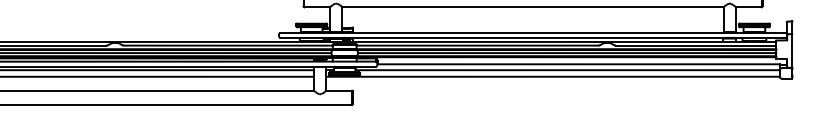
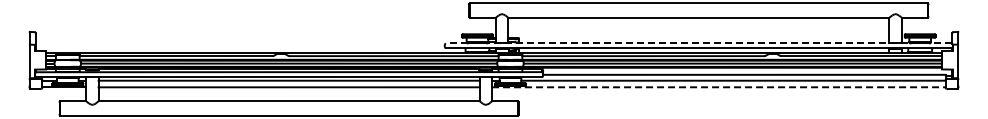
line: (532, 32) -> (698, 43), solid -> dashed
line: (552, 76) -> (718, 87), solid -> dashed

